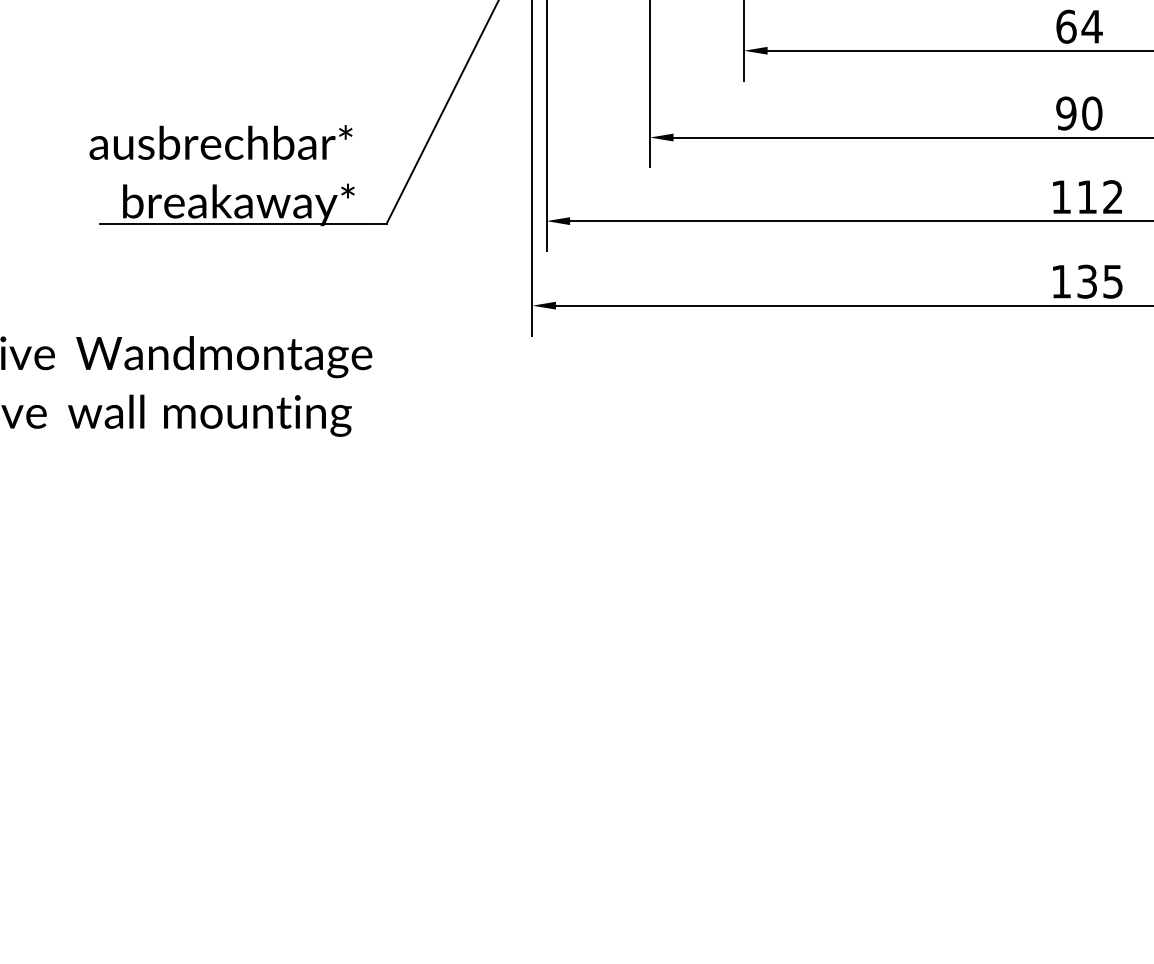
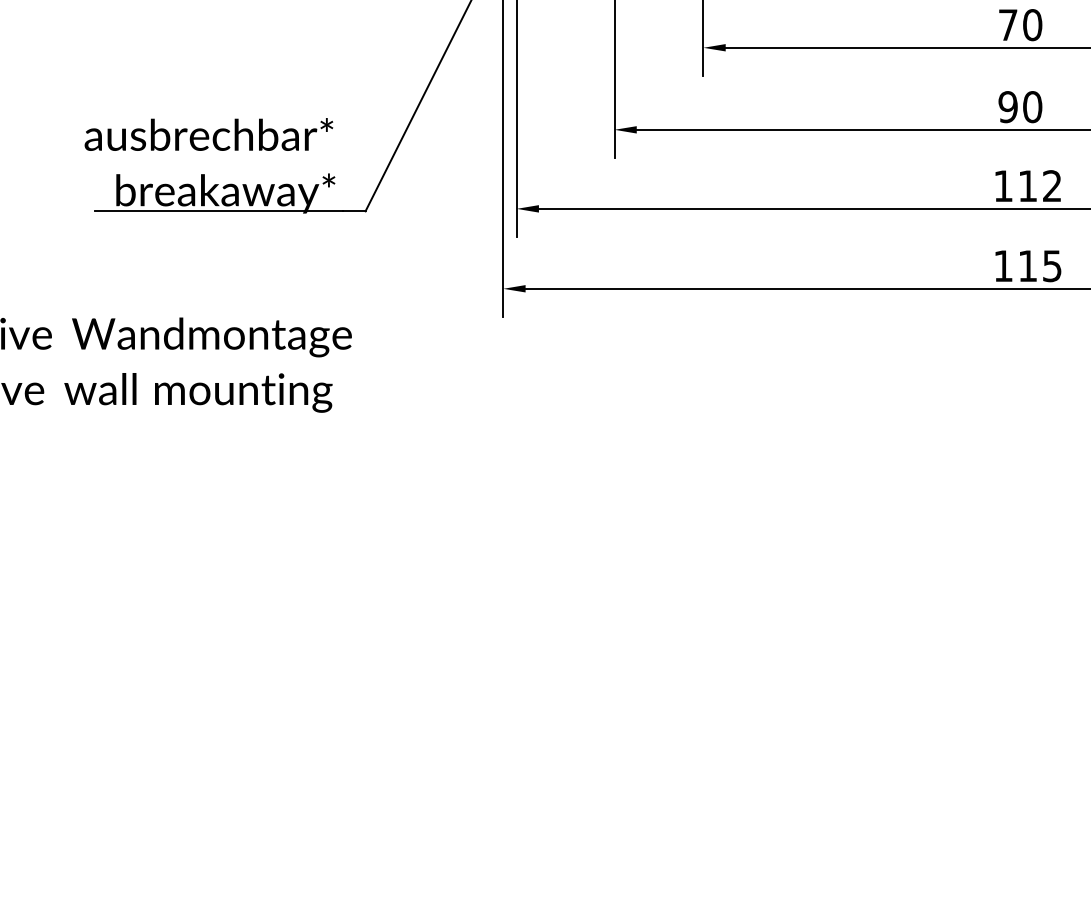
text: (1079, 27) -> (1020, 25), 64 -> 70
text: (1086, 282) -> (1027, 266), 135 -> 115

